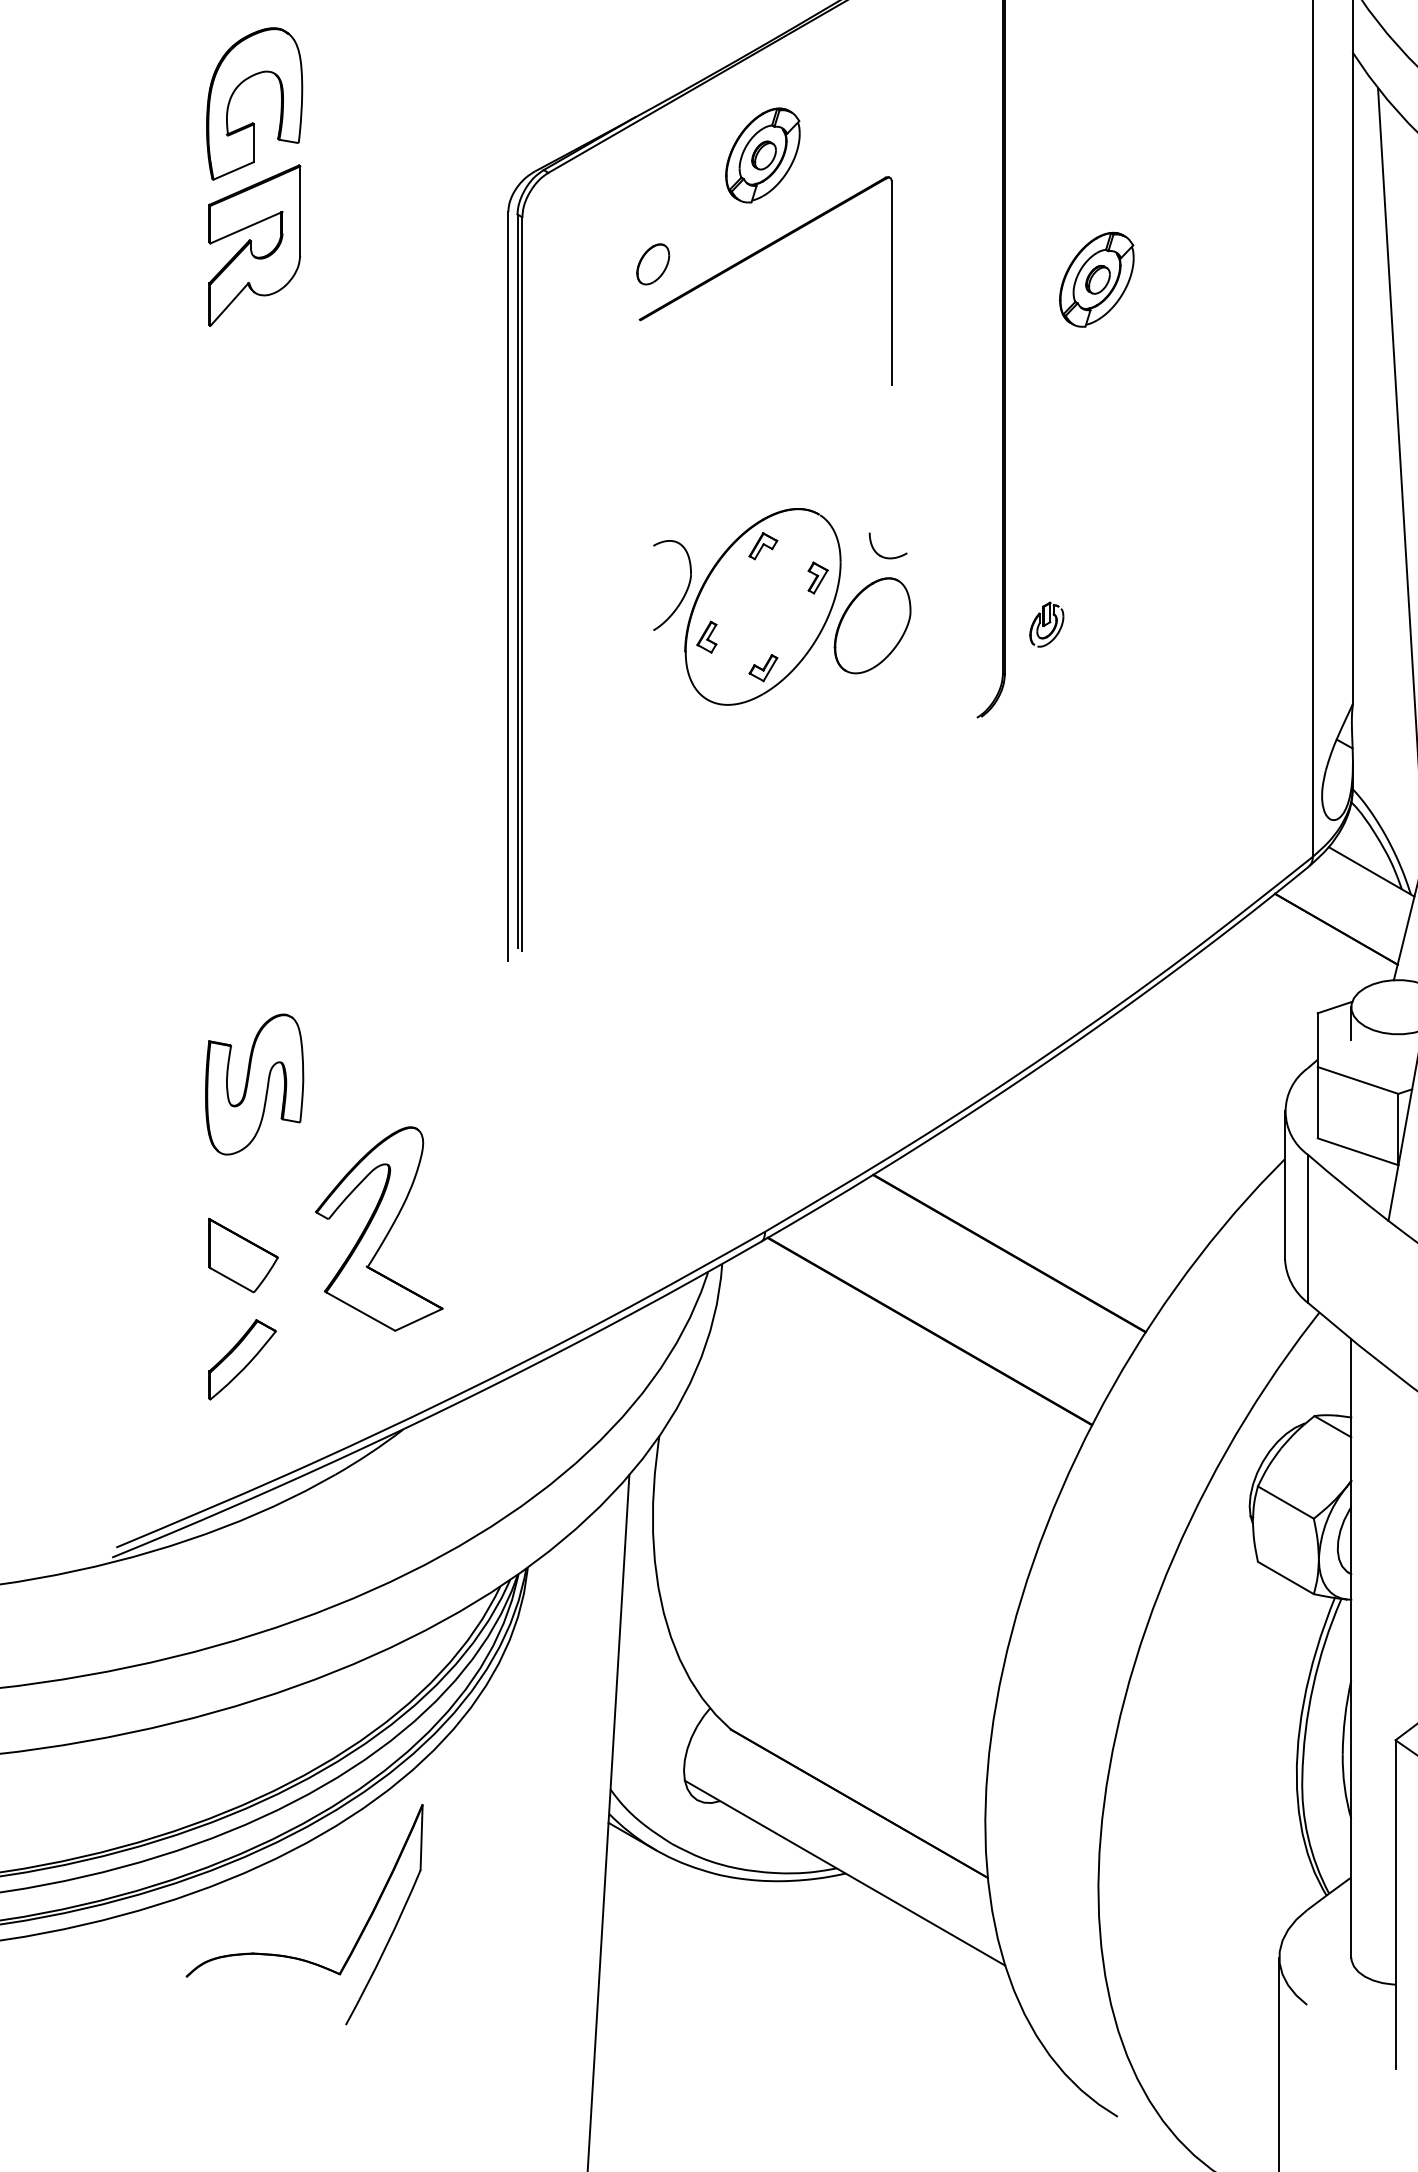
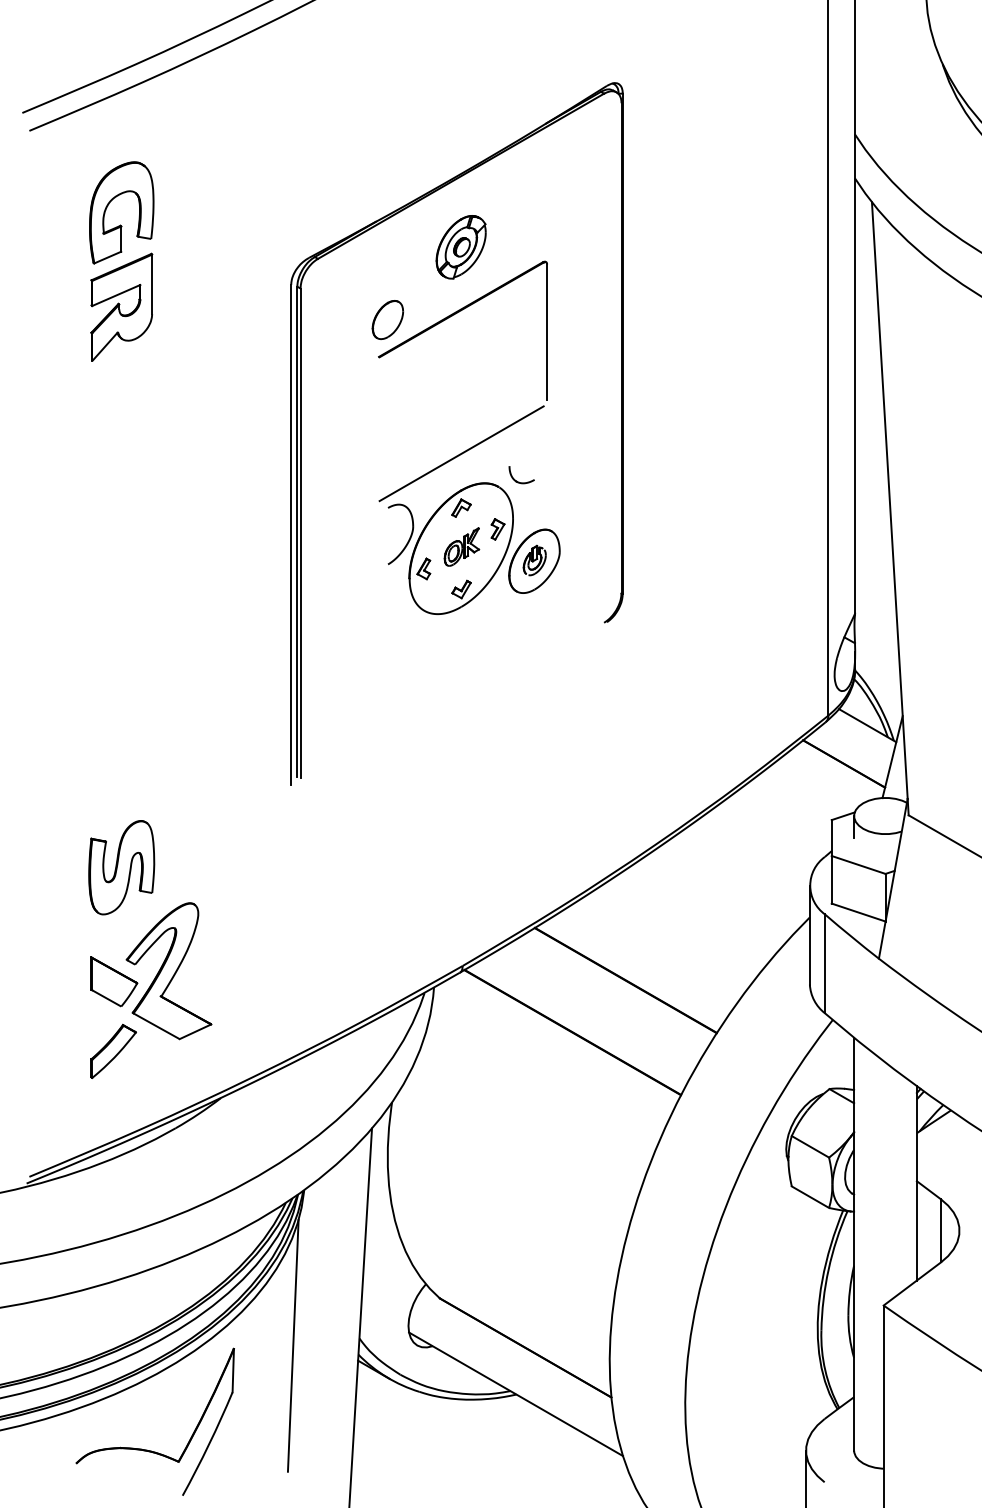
part: (652, 263) -> (387, 319), size x1.43
part: (1095, 280) -> (683, 330), removed
line: (763, 464) -> (461, 453), added
part: (884, 555) -> (519, 481), moved
part: (763, 603) -> (461, 546), added
part: (1046, 624) -> (534, 560), moved
part: (378, 1229) -> (168, 971), moved
line: (510, 1800) -> (292, 1345), added

